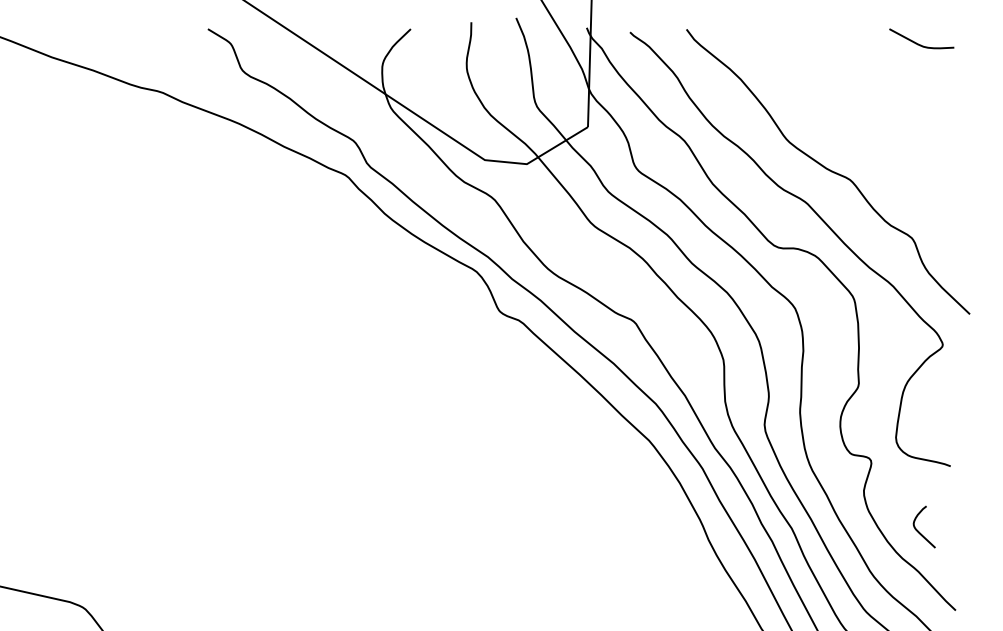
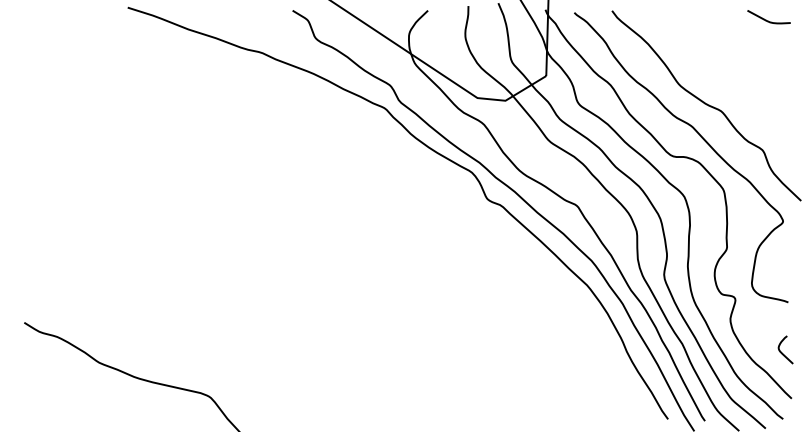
curve: (919, 530) -> (782, 352), moved

